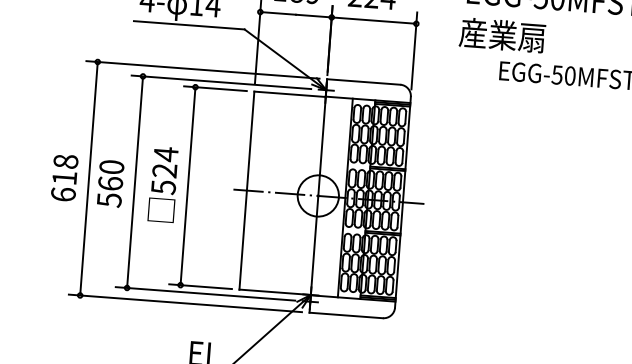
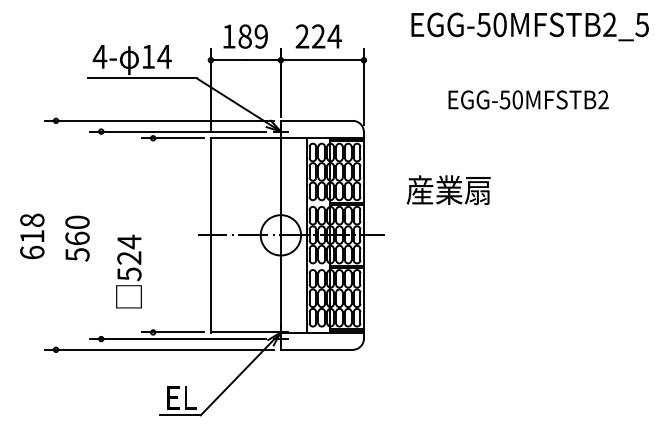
text: (502, 34) -> (448, 189), moved
line: (89, 178) -> (56, 235), removed
line: (135, 182) -> (101, 235), removed
text: (162, 184) -> (128, 271), moved
line: (188, 186) -> (153, 235), removed

